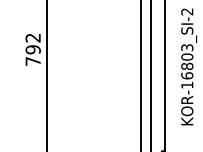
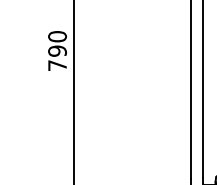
text: (32, 37) -> (56, 36), 792 -> 790

